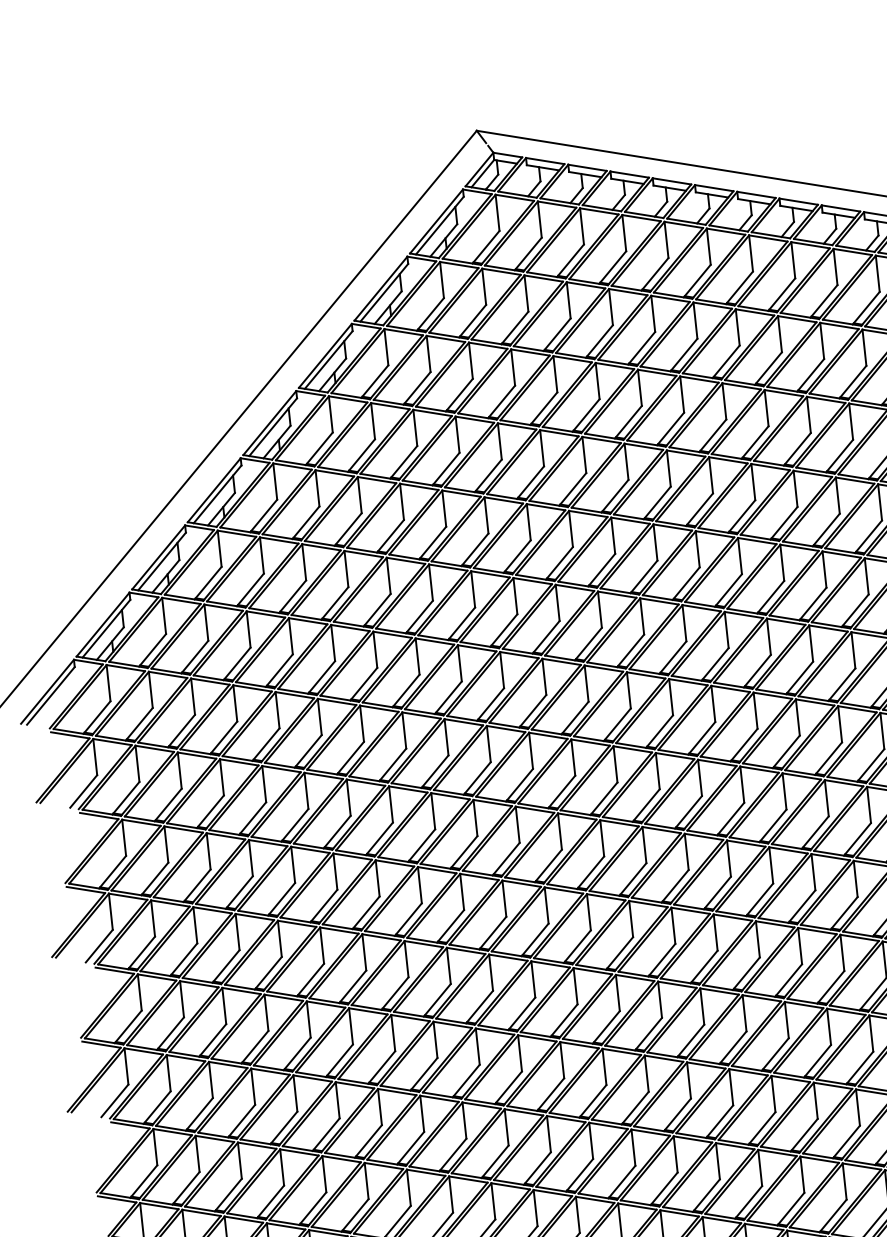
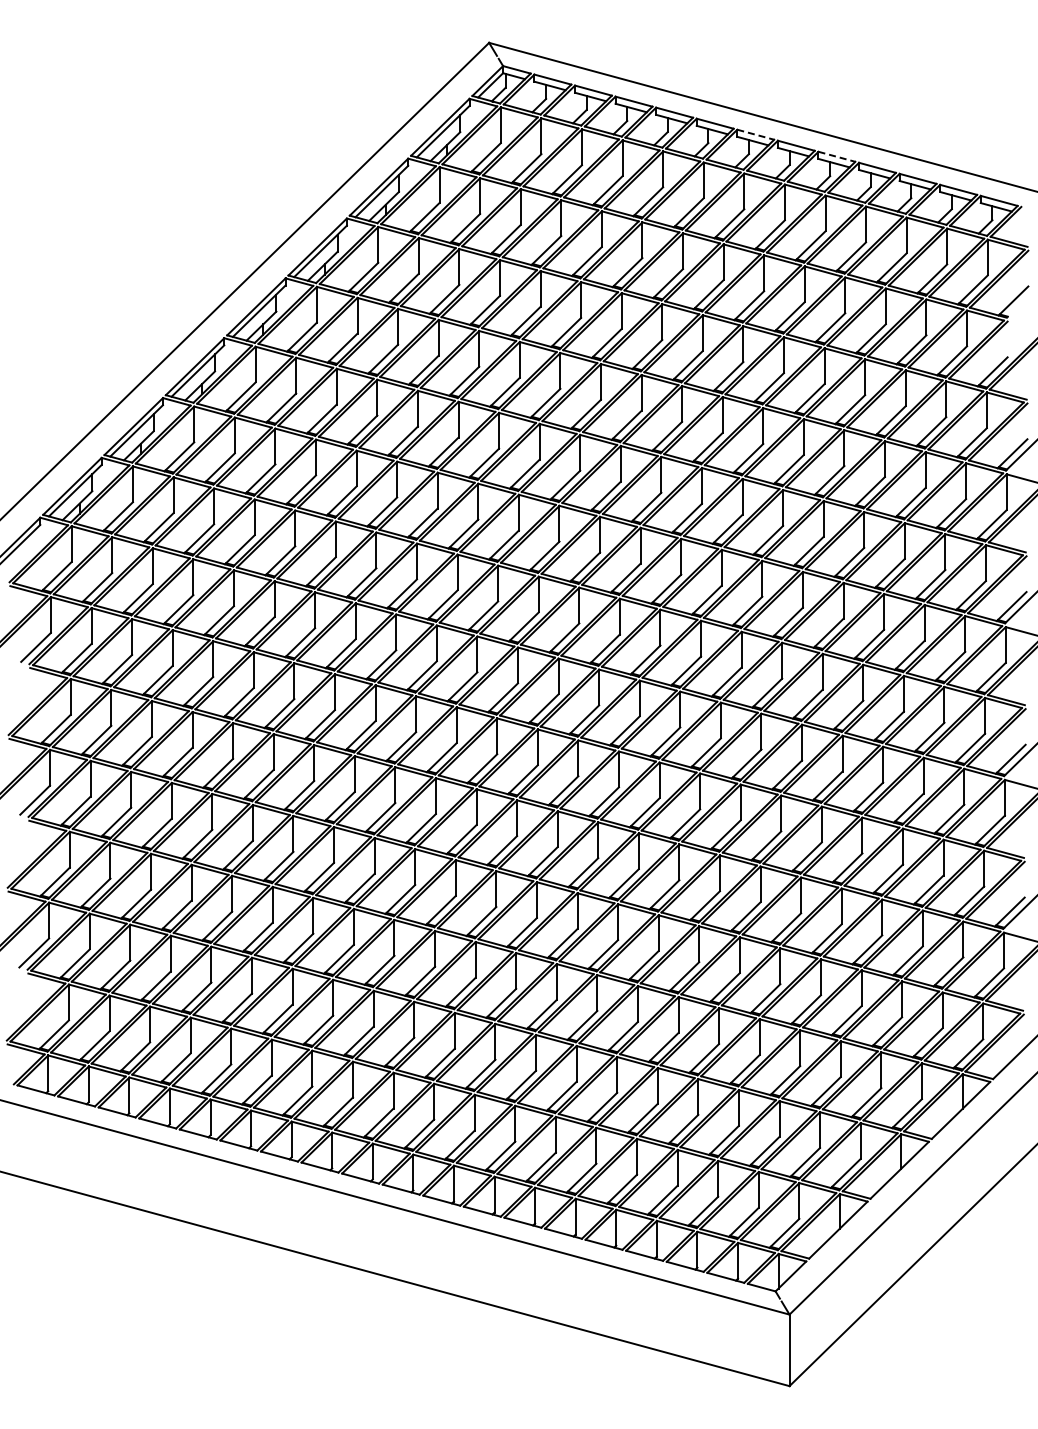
line: (757, 194) -> (756, 134), solid -> dashed
line: (841, 208) -> (837, 156), solid -> dashed

